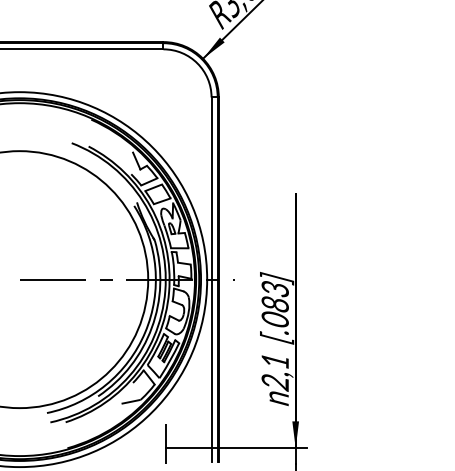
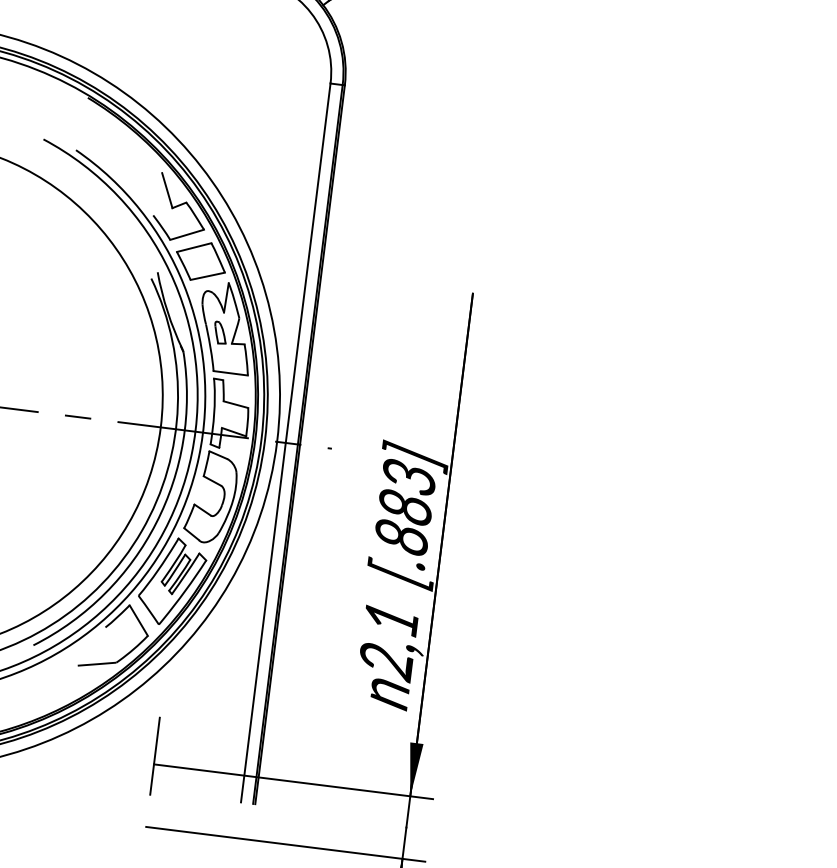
text: (275, 319) -> (402, 537), .083 -> .883

